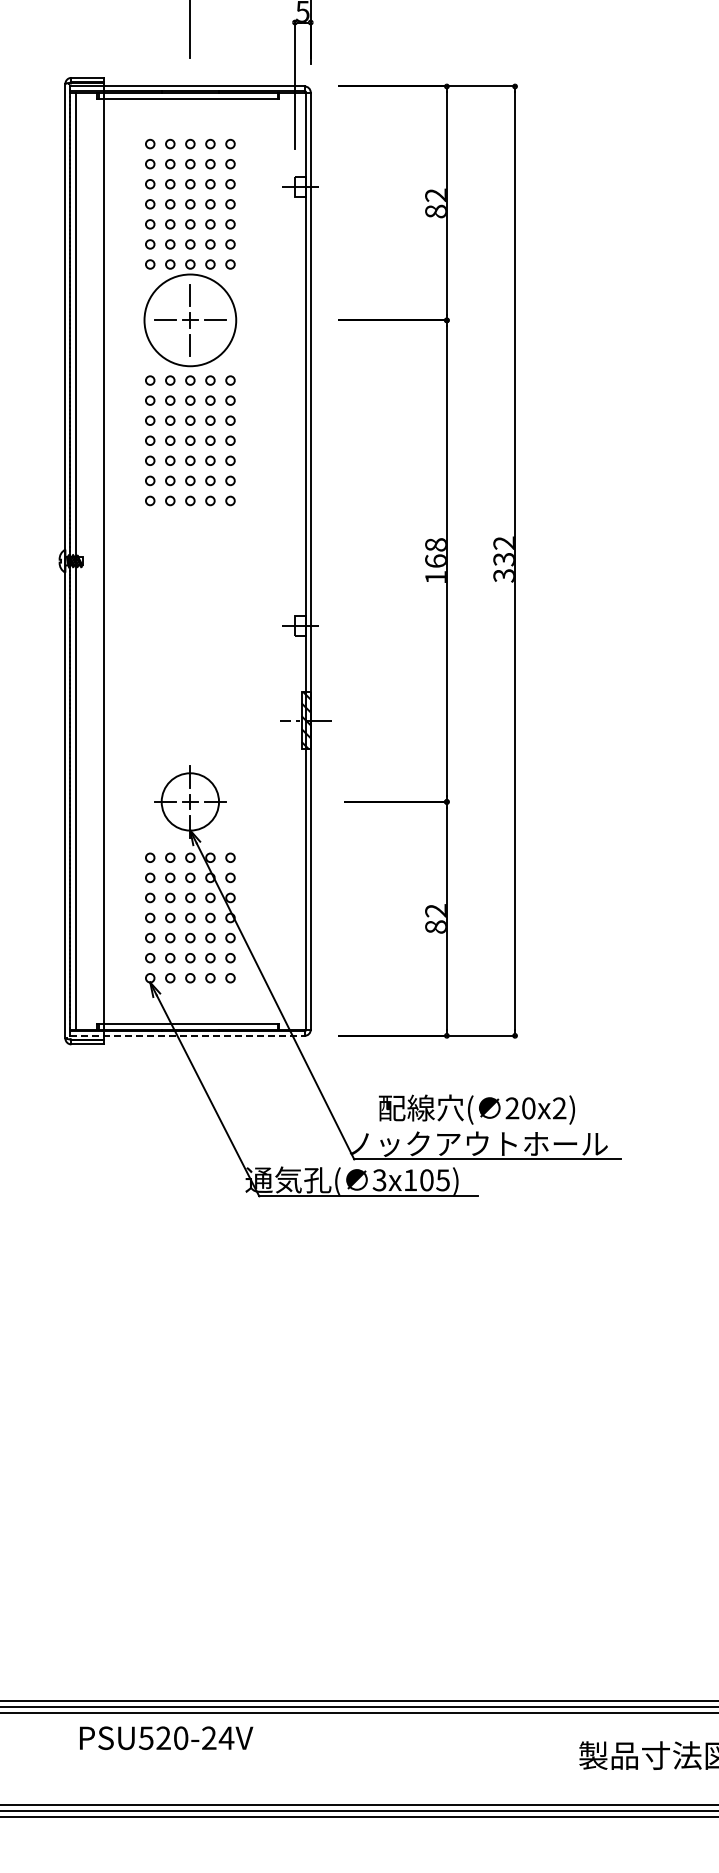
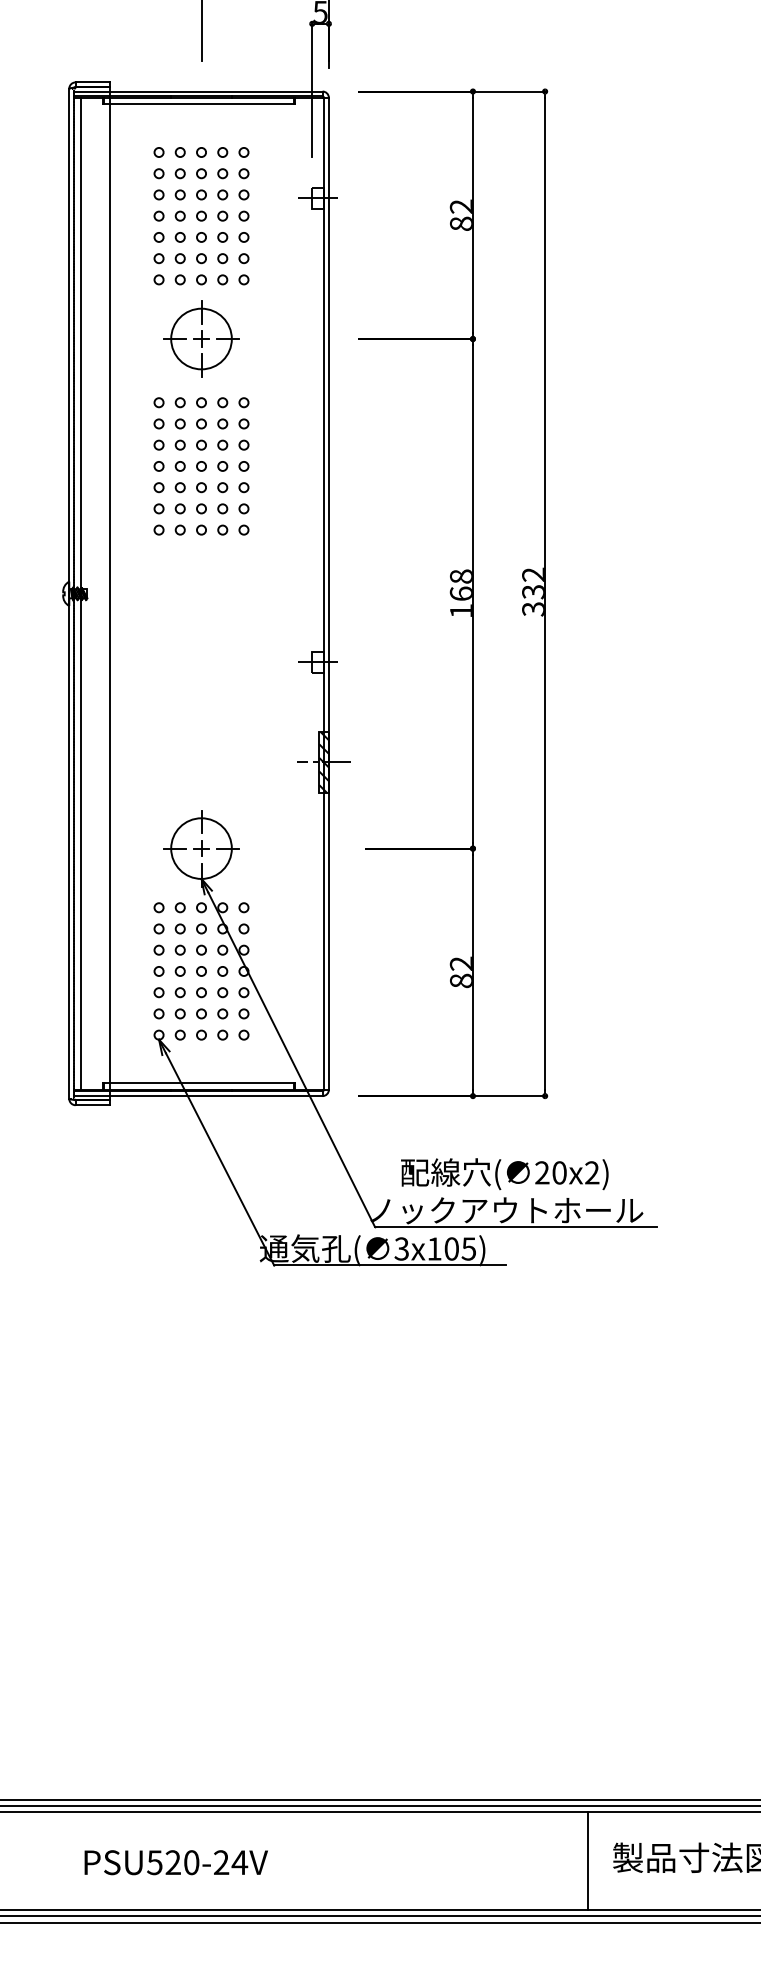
circle: (190, 320) -> (201, 339), size x0.62
line: (187, 1035) -> (198, 1095), dashed -> solid
text: (166, 1738) -> (176, 1862), moved
line: (555, 1758) -> (587, 1860), added

